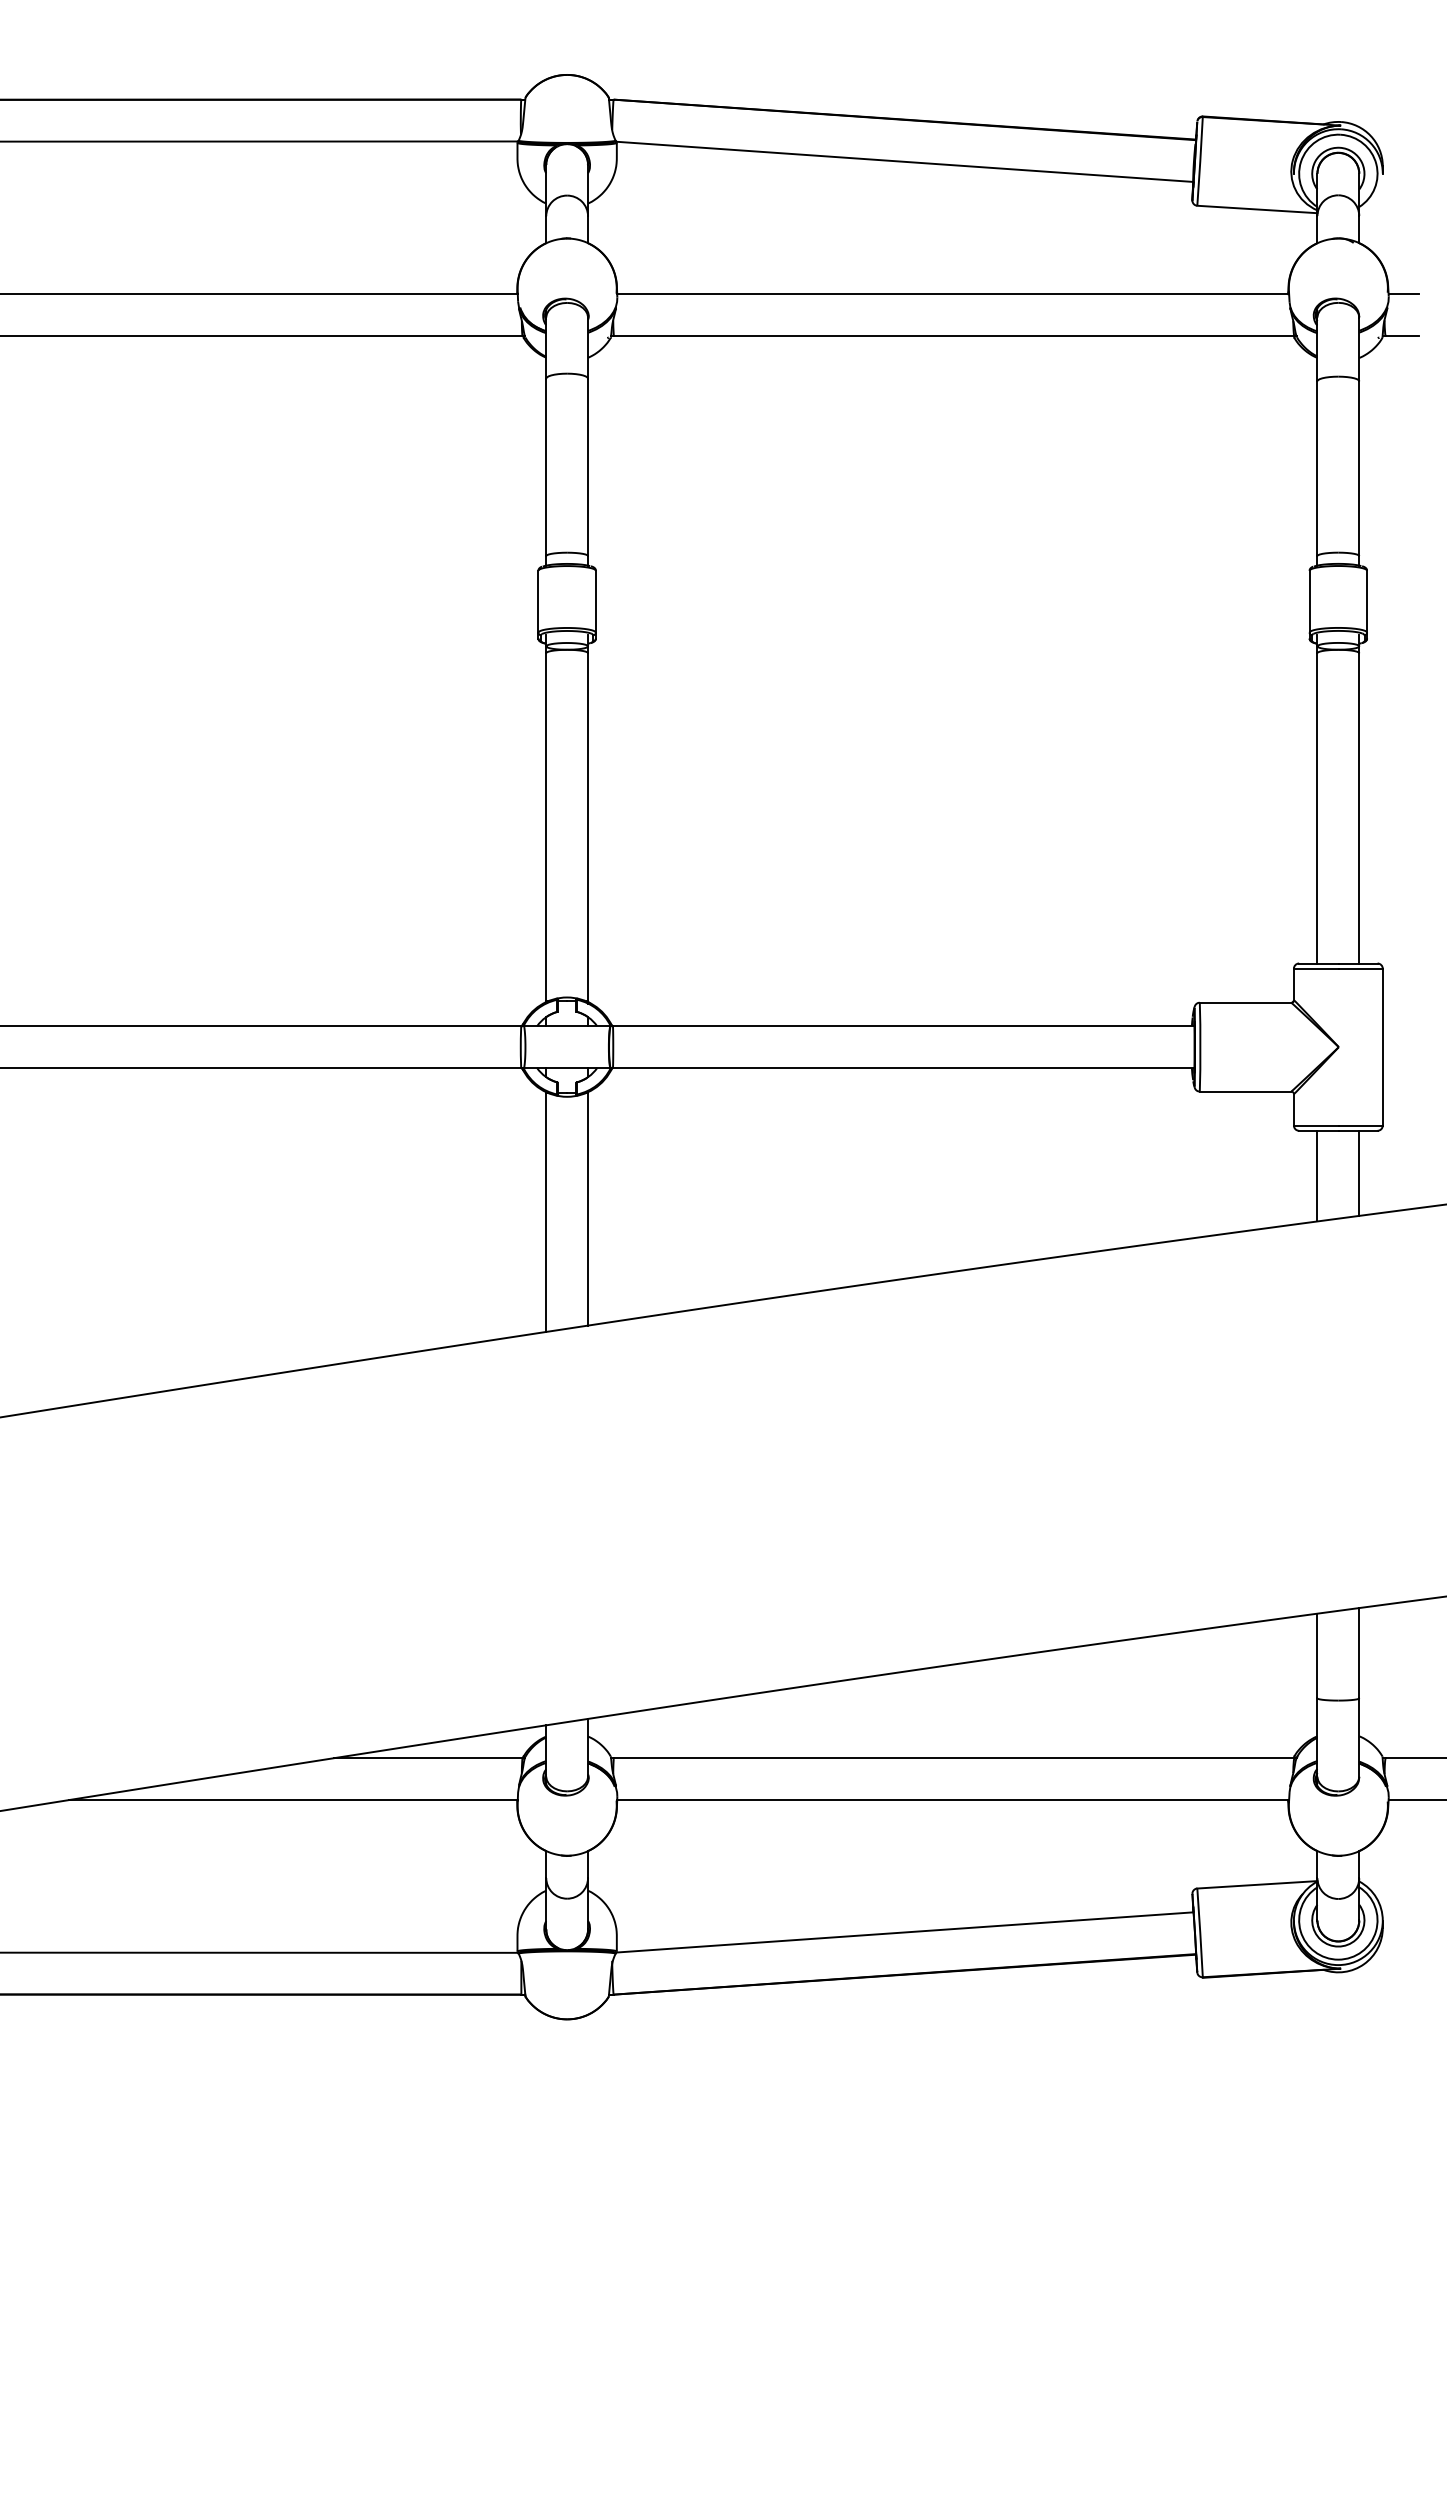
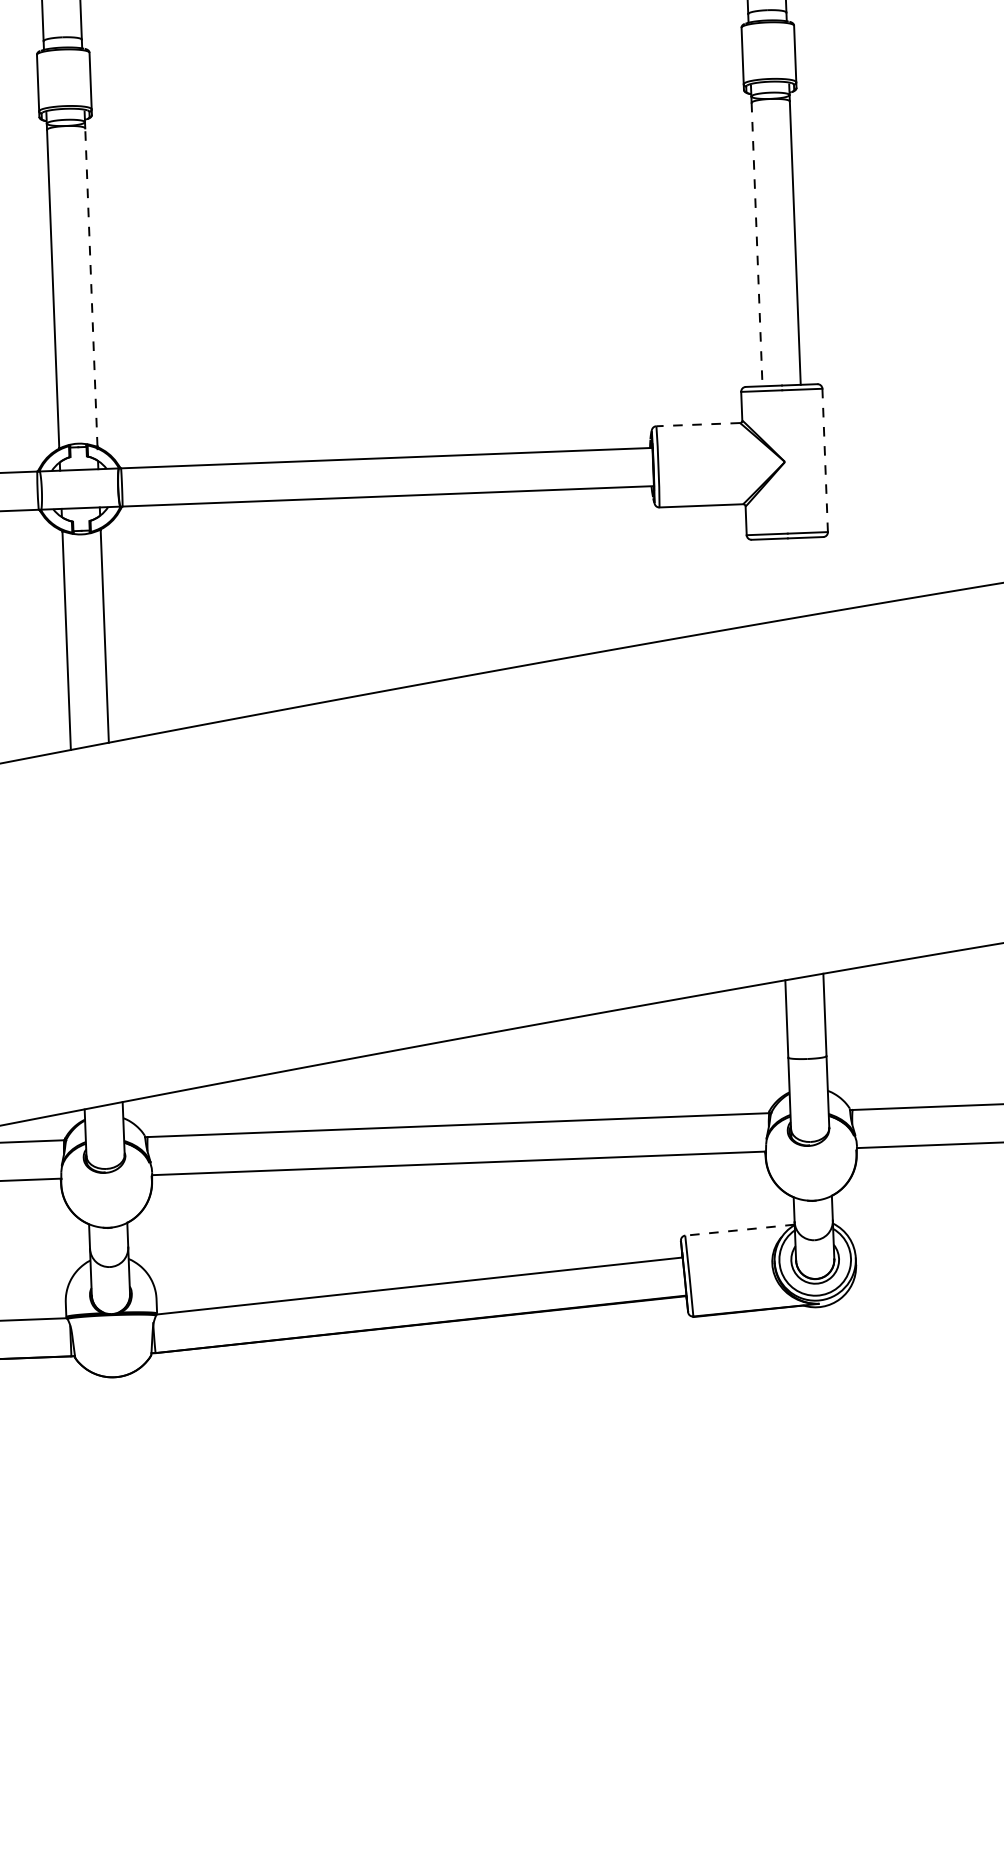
line: (1317, 808) -> (757, 244), solid -> dashed
line: (588, 826) -> (91, 286), solid -> dashed
line: (1245, 1002) -> (698, 424), solid -> dashed
line: (1382, 1046) -> (824, 459), solid -> dashed
line: (1359, 1172) -> (808, 575), removed
line: (1317, 1175) -> (770, 579), removed
line: (1256, 1884) -> (739, 1229), solid -> dashed

